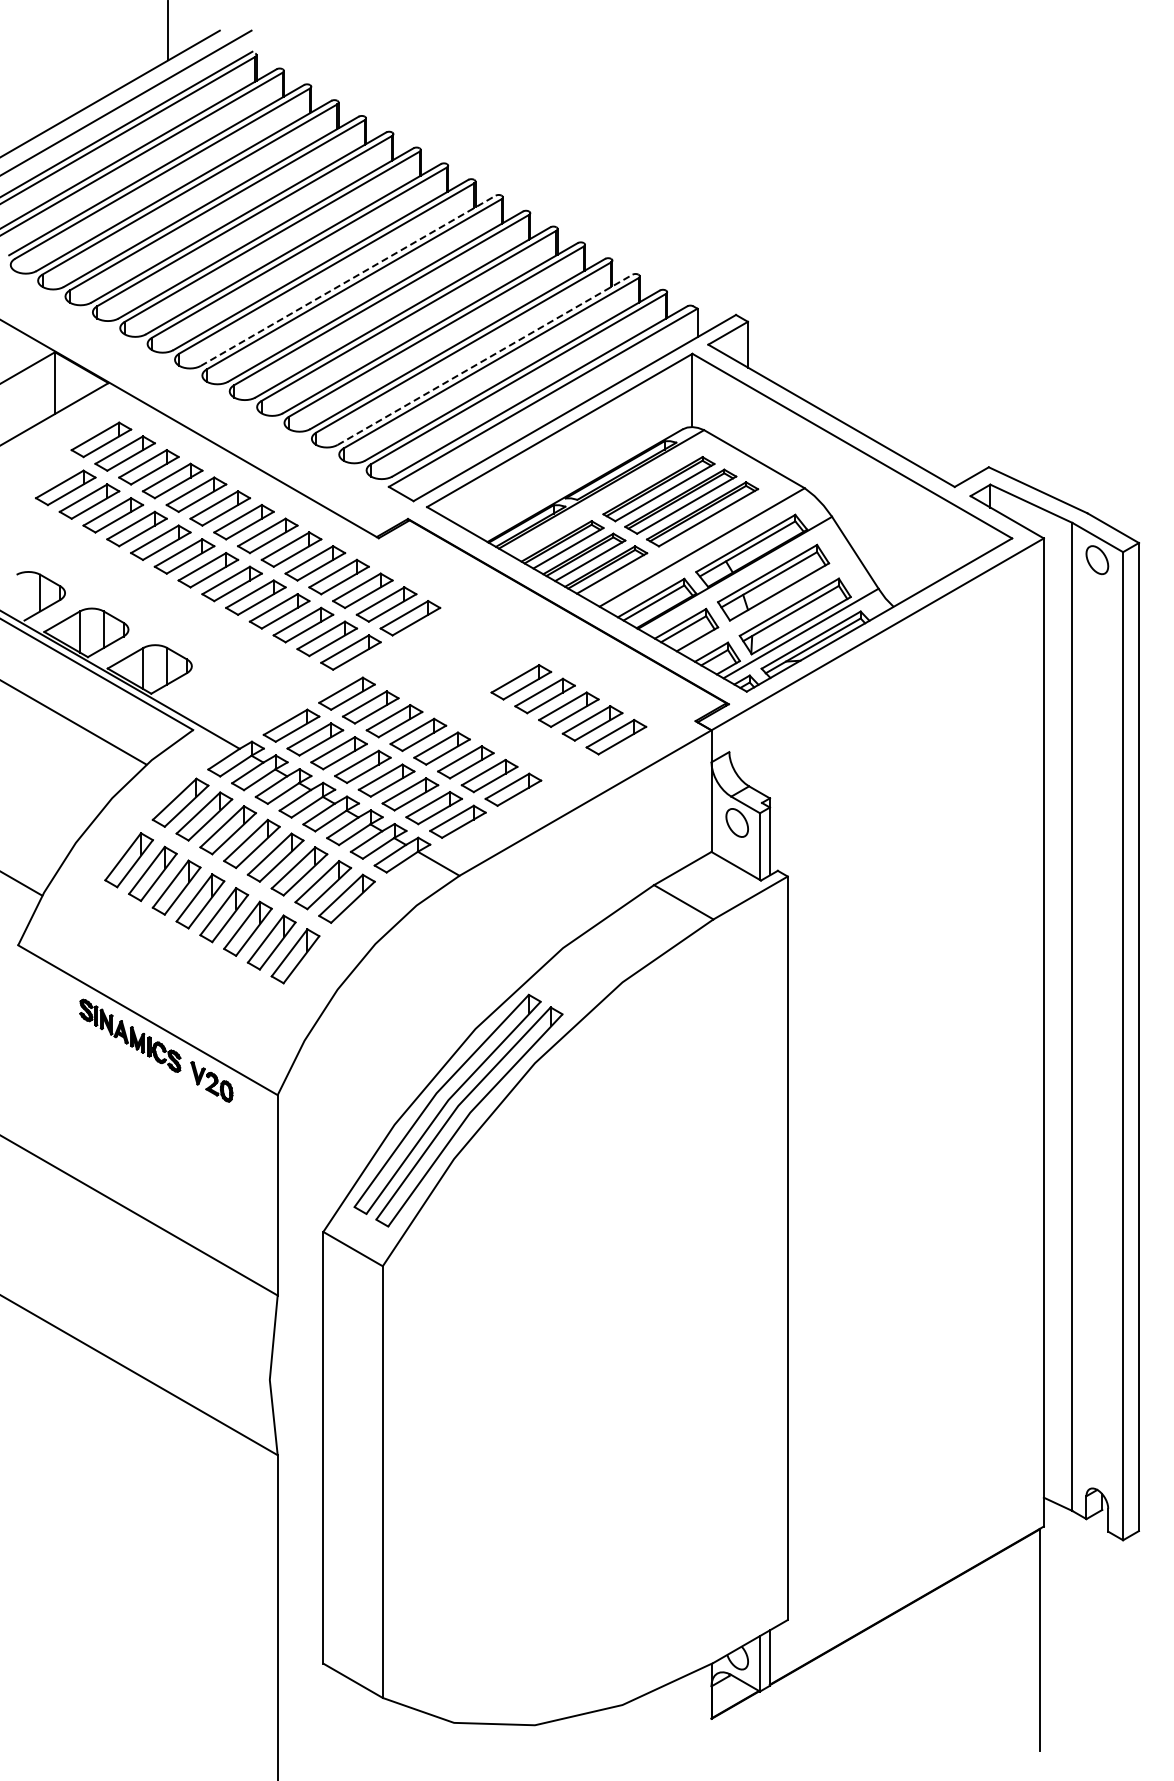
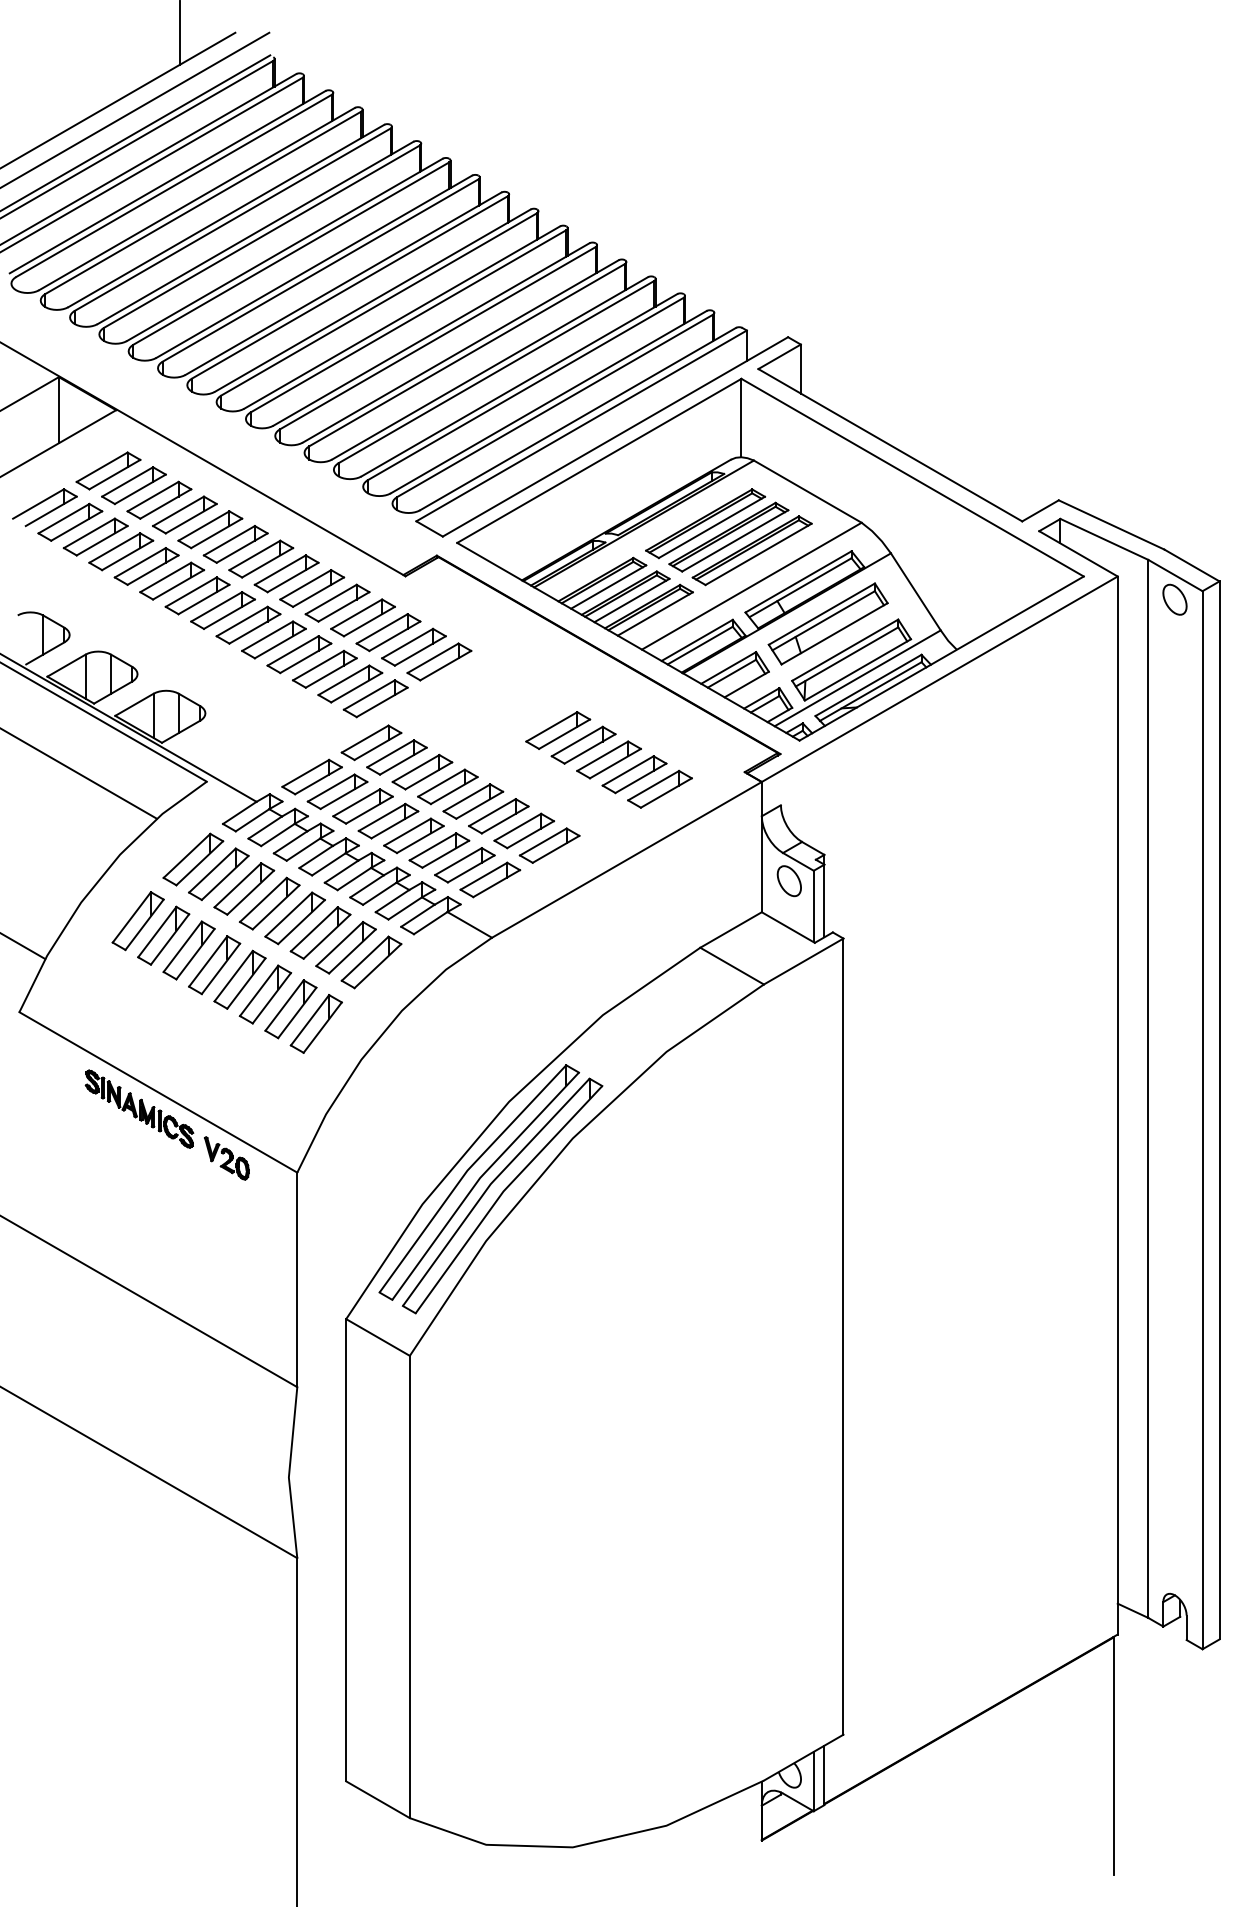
line: (348, 280) -> (373, 300), dashed -> solid
line: (485, 359) -> (519, 384), dashed -> solid
part: (41, 473) -> (44, 506), added

